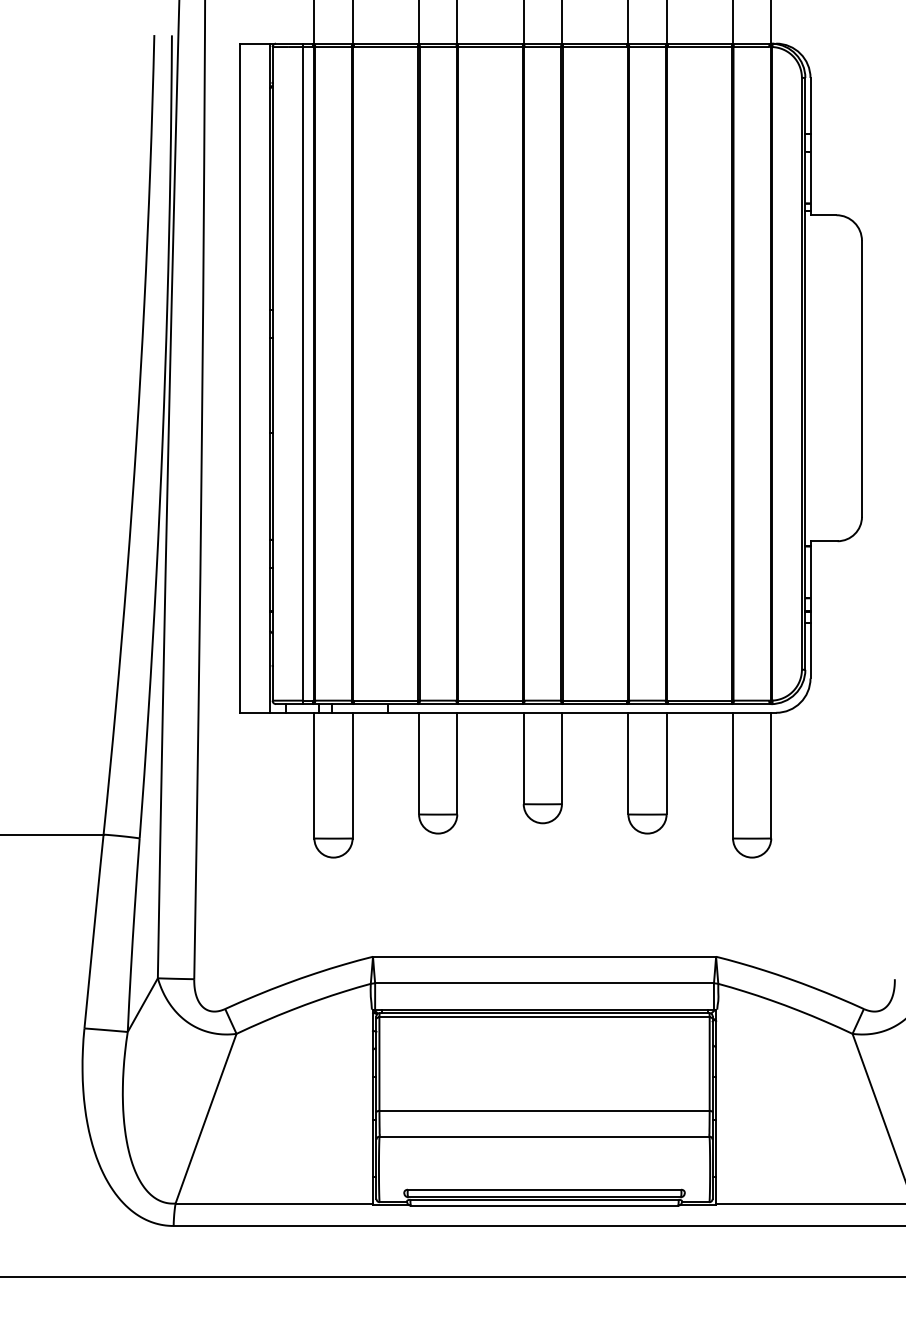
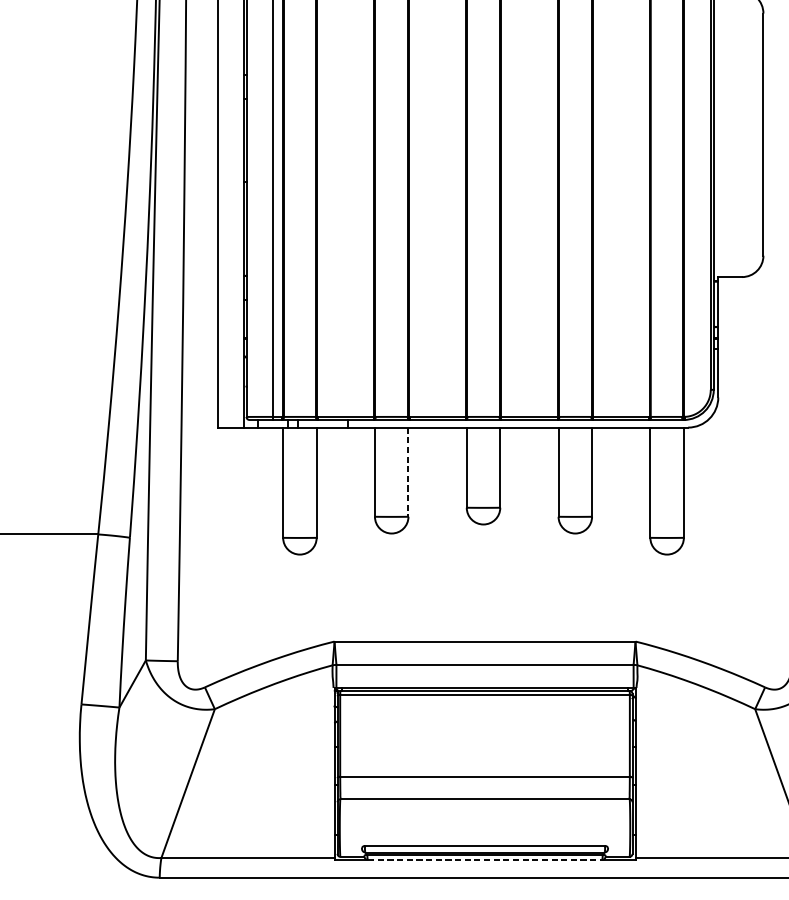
line: (457, 763) -> (408, 472), solid -> dashed
line: (545, 1205) -> (485, 859), solid -> dashed

